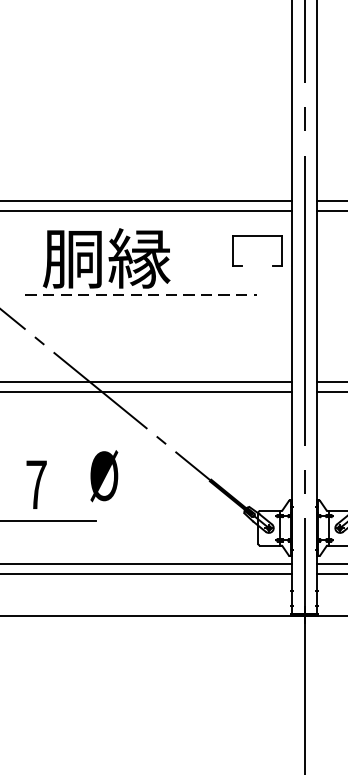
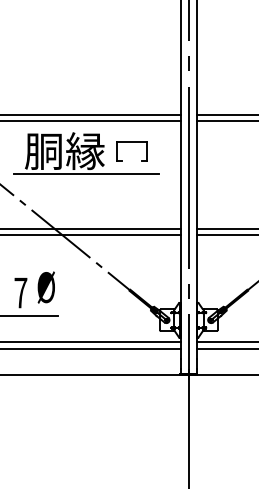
part: (256, 236) -> (131, 142), moved
line: (141, 295) -> (86, 174), dashed -> solid
text: (102, 476) -> (45, 287), moved

